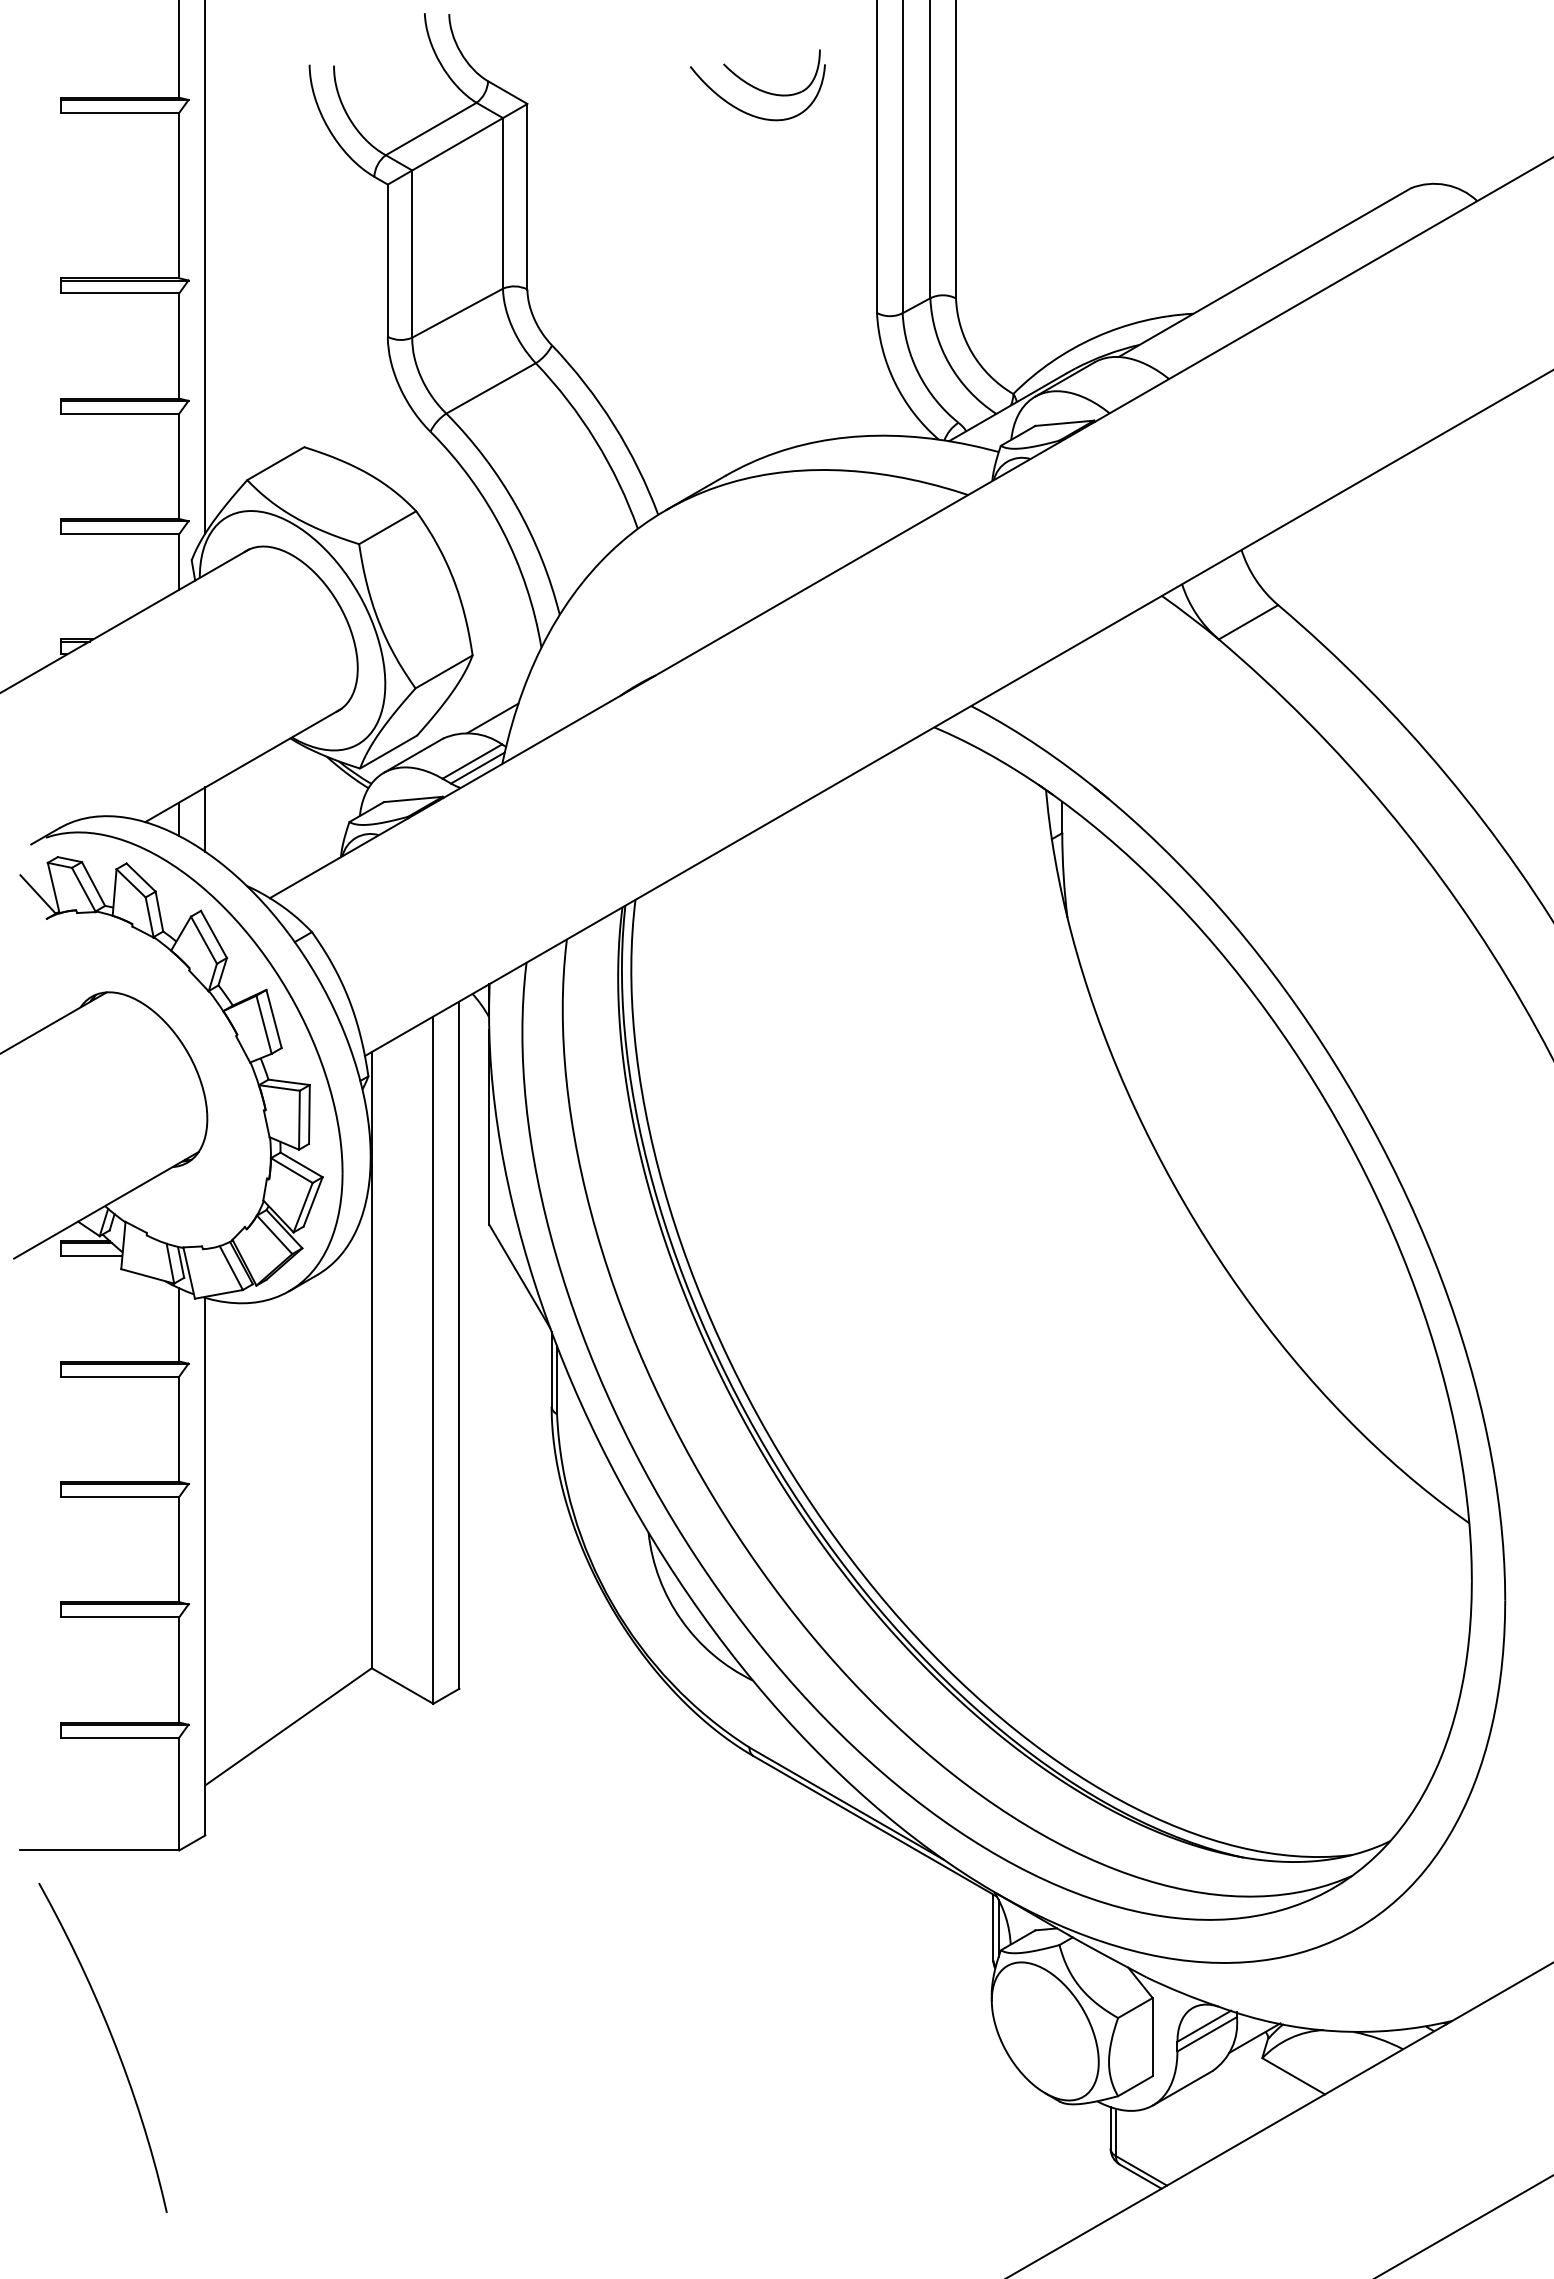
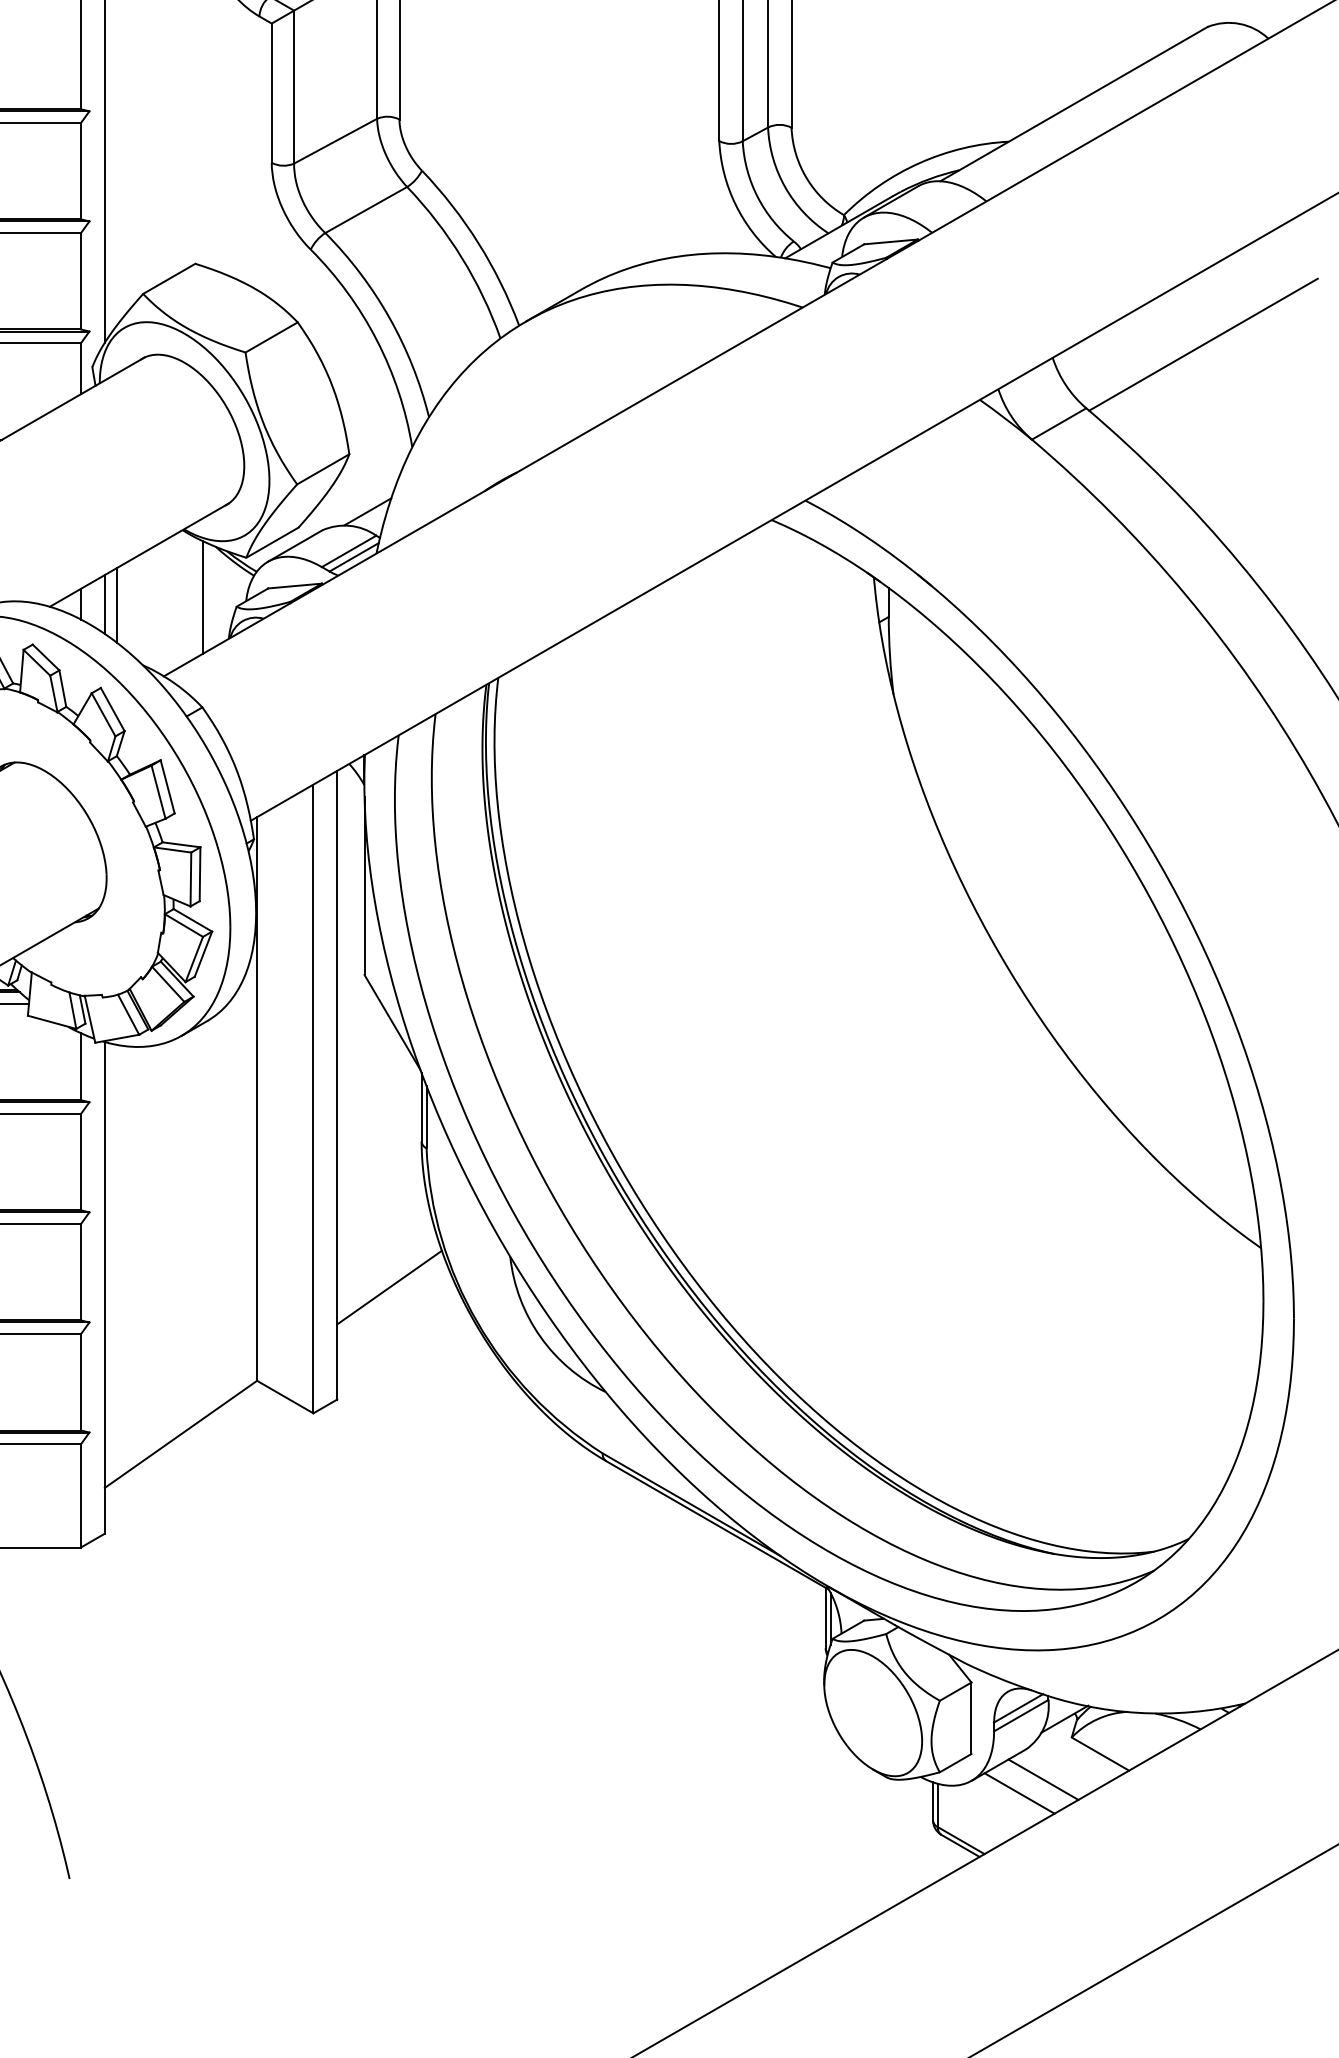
line: (1406, 535) -> (1203, 344), added
line: (313, 811) -> (203, 597), added
line: (219, 820) -> (117, 605), added
line: (516, 1566) -> (389, 1287), added
line: (1231, 2104) -> (1043, 1779), added
line: (1205, 2119) -> (1019, 1793), added

